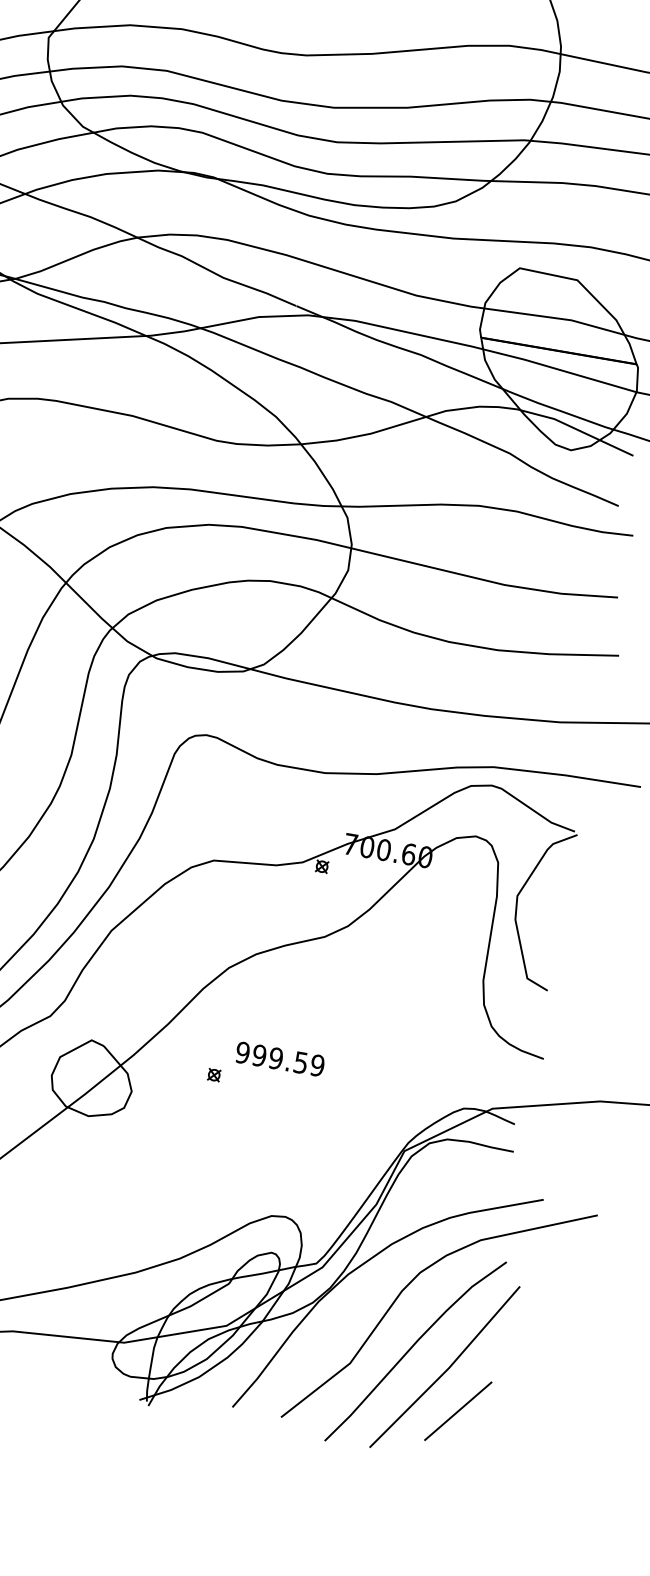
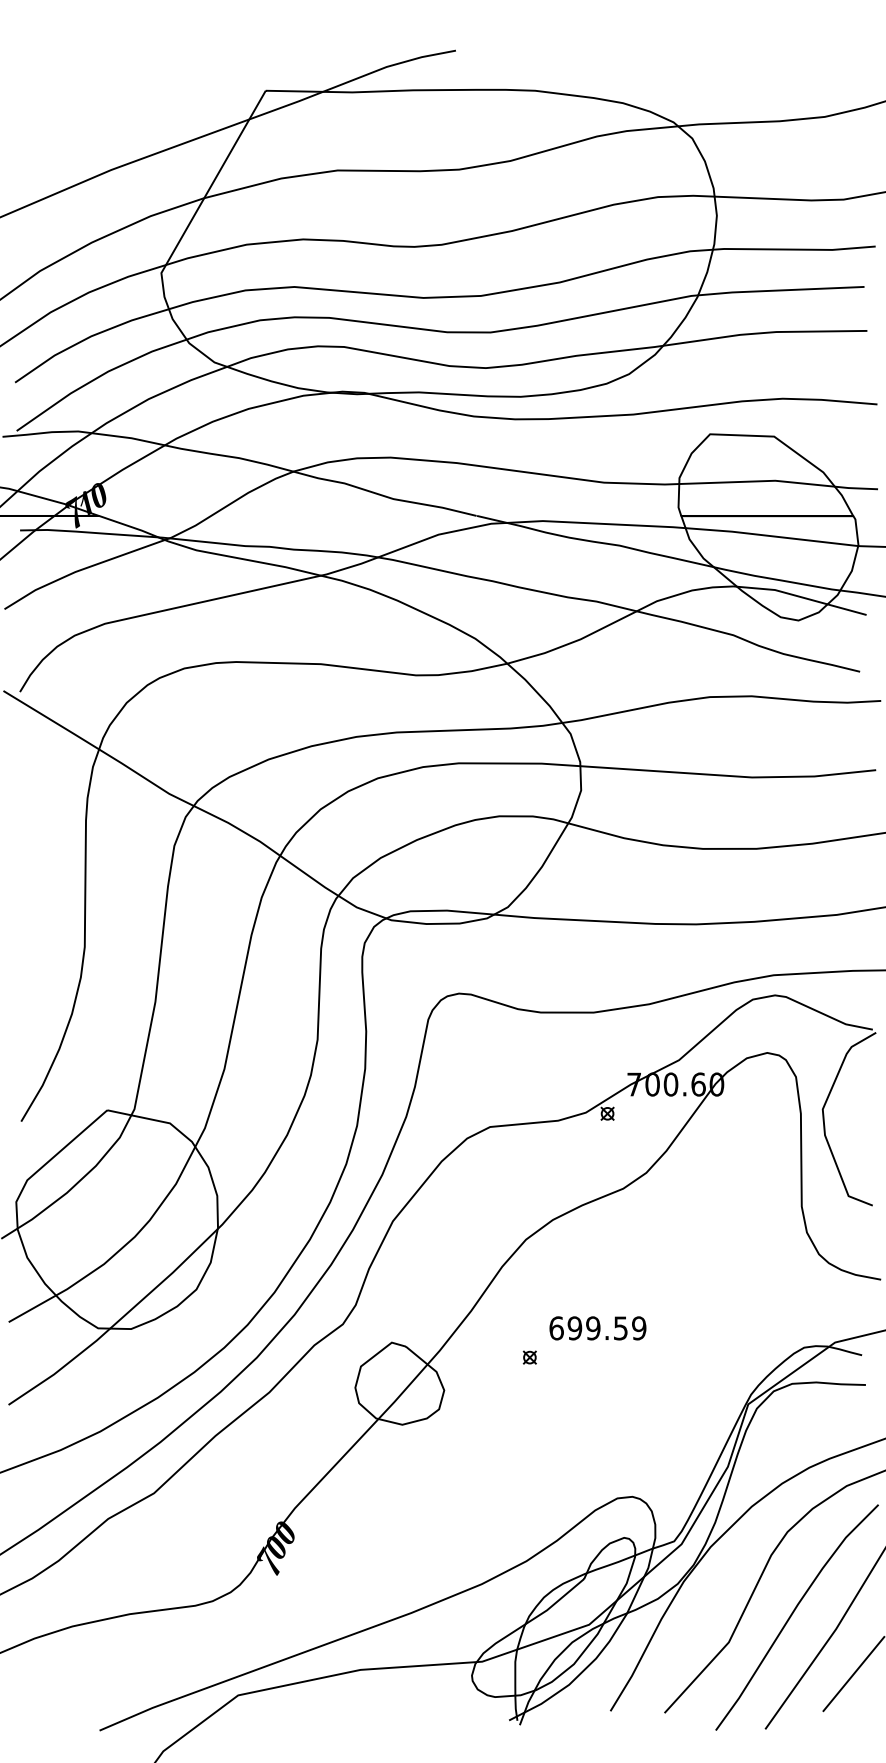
text: (242, 1052) -> (556, 1328), 999.59 -> 699.59

